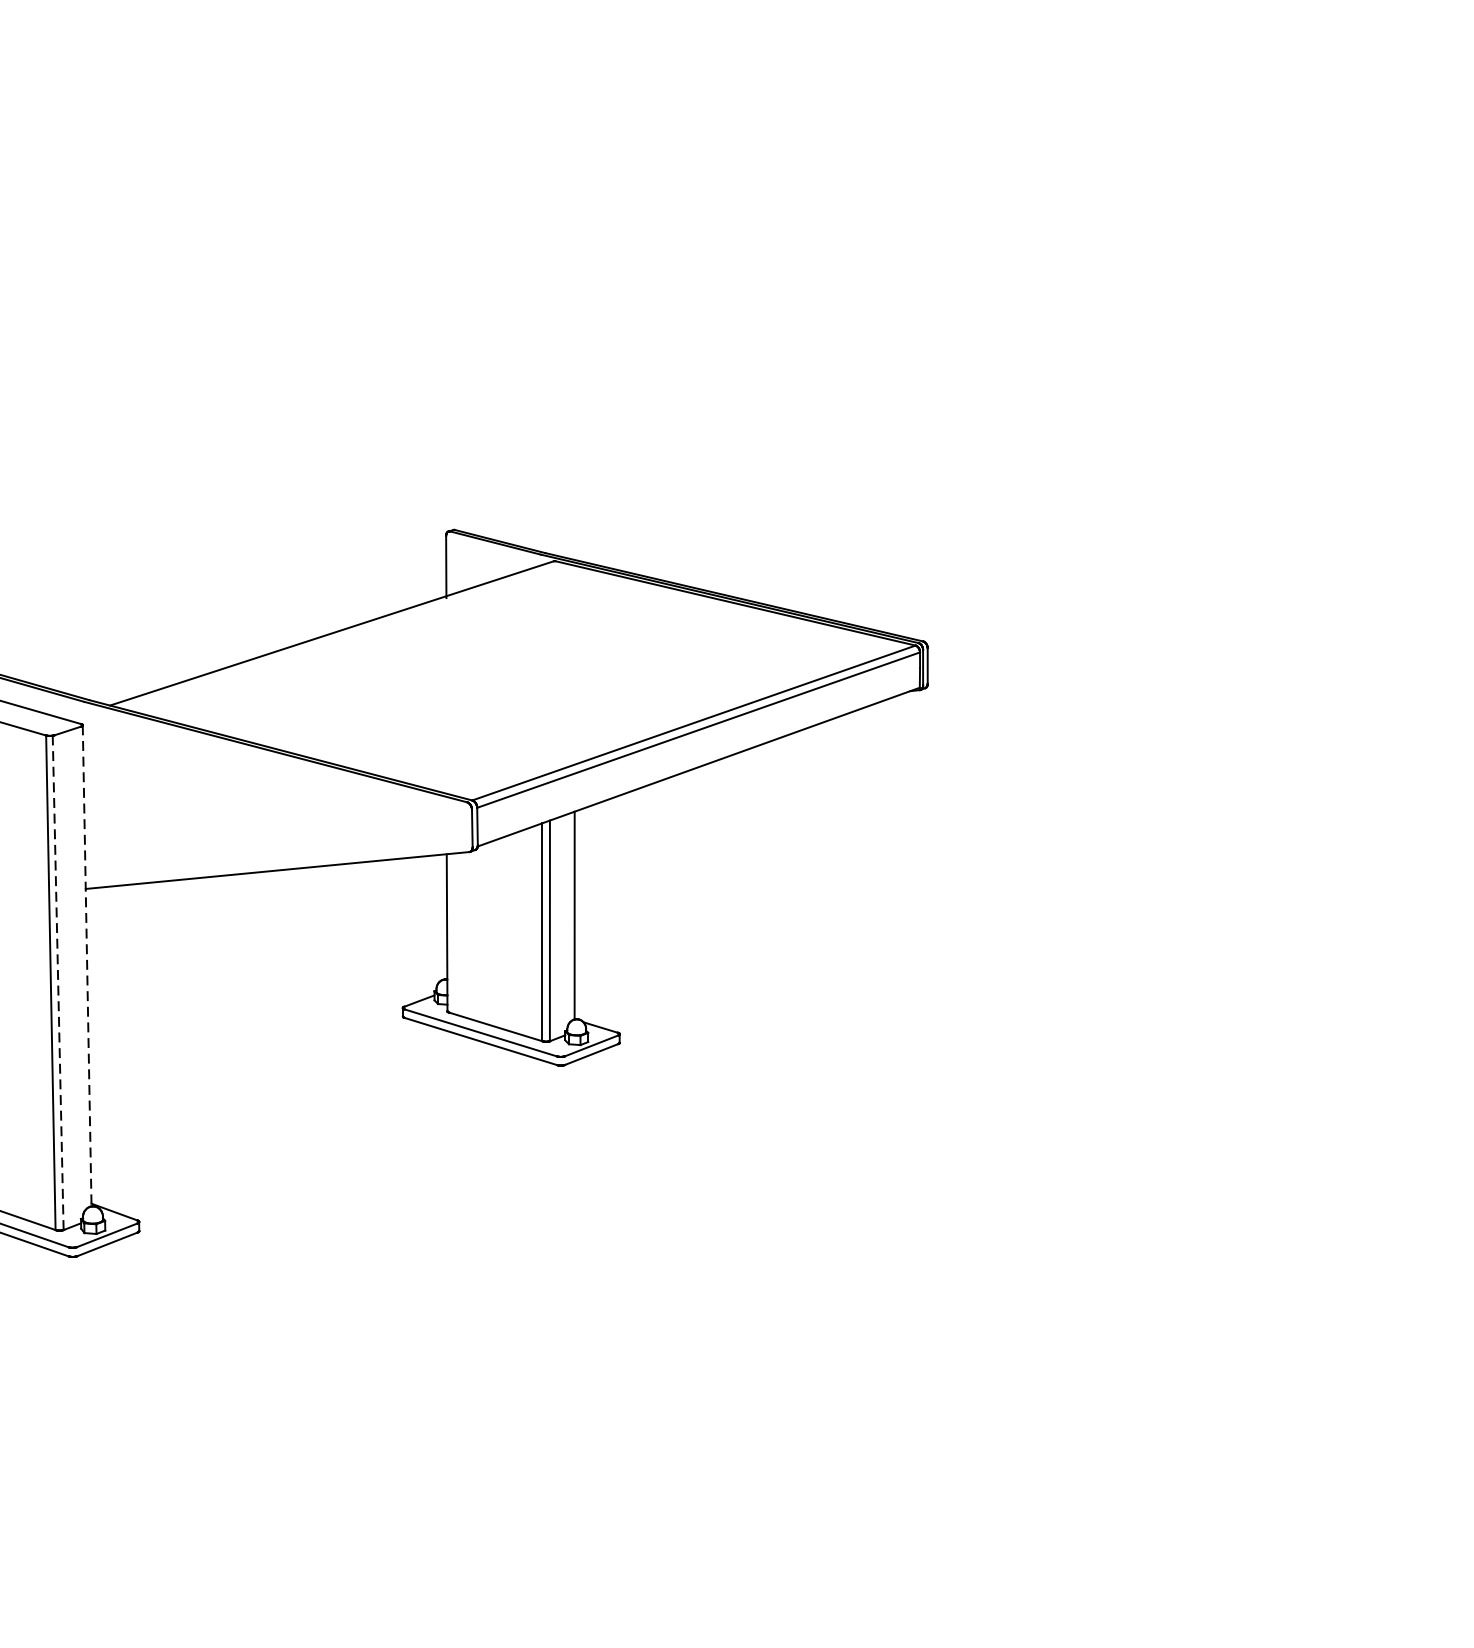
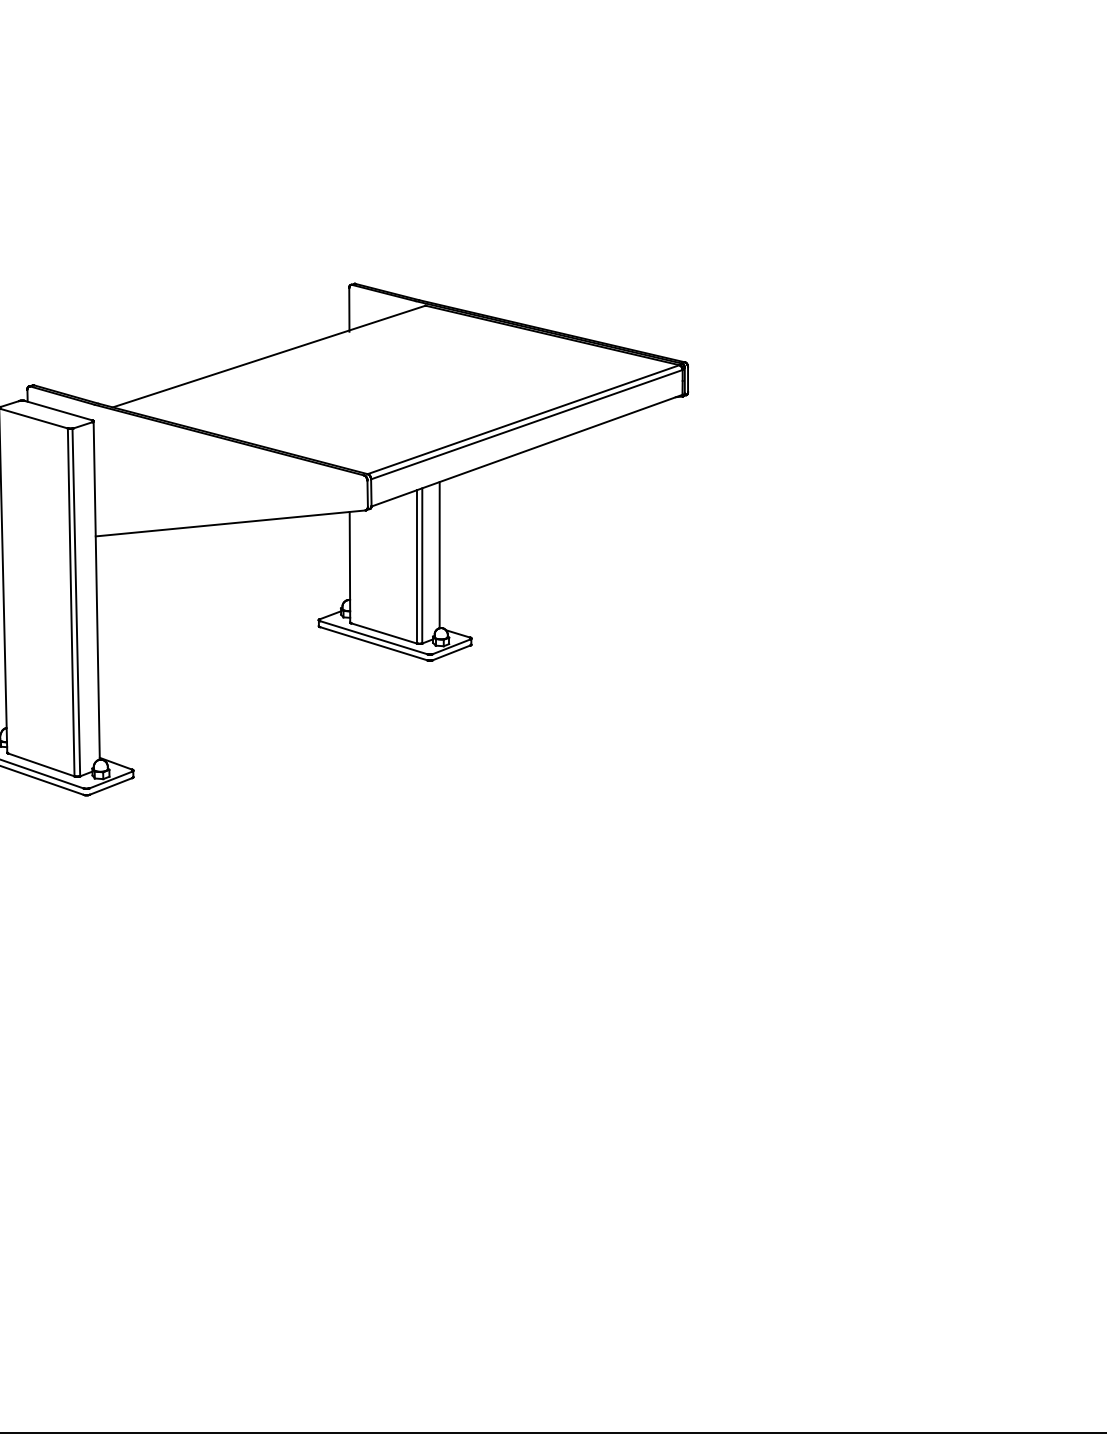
line: (86, 967) -> (96, 591), dashed -> solid
line: (58, 982) -> (76, 602), dashed -> solid

